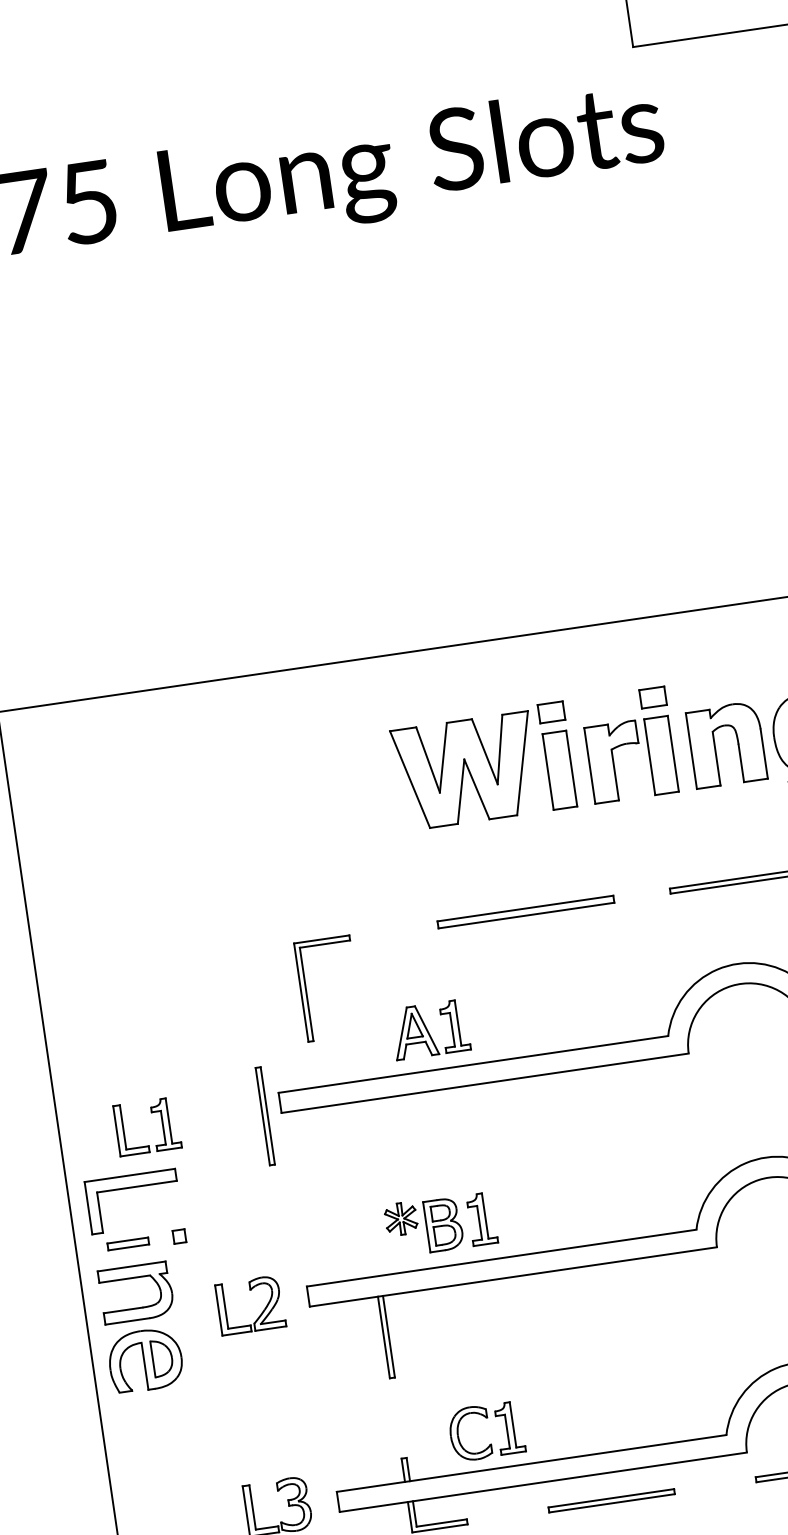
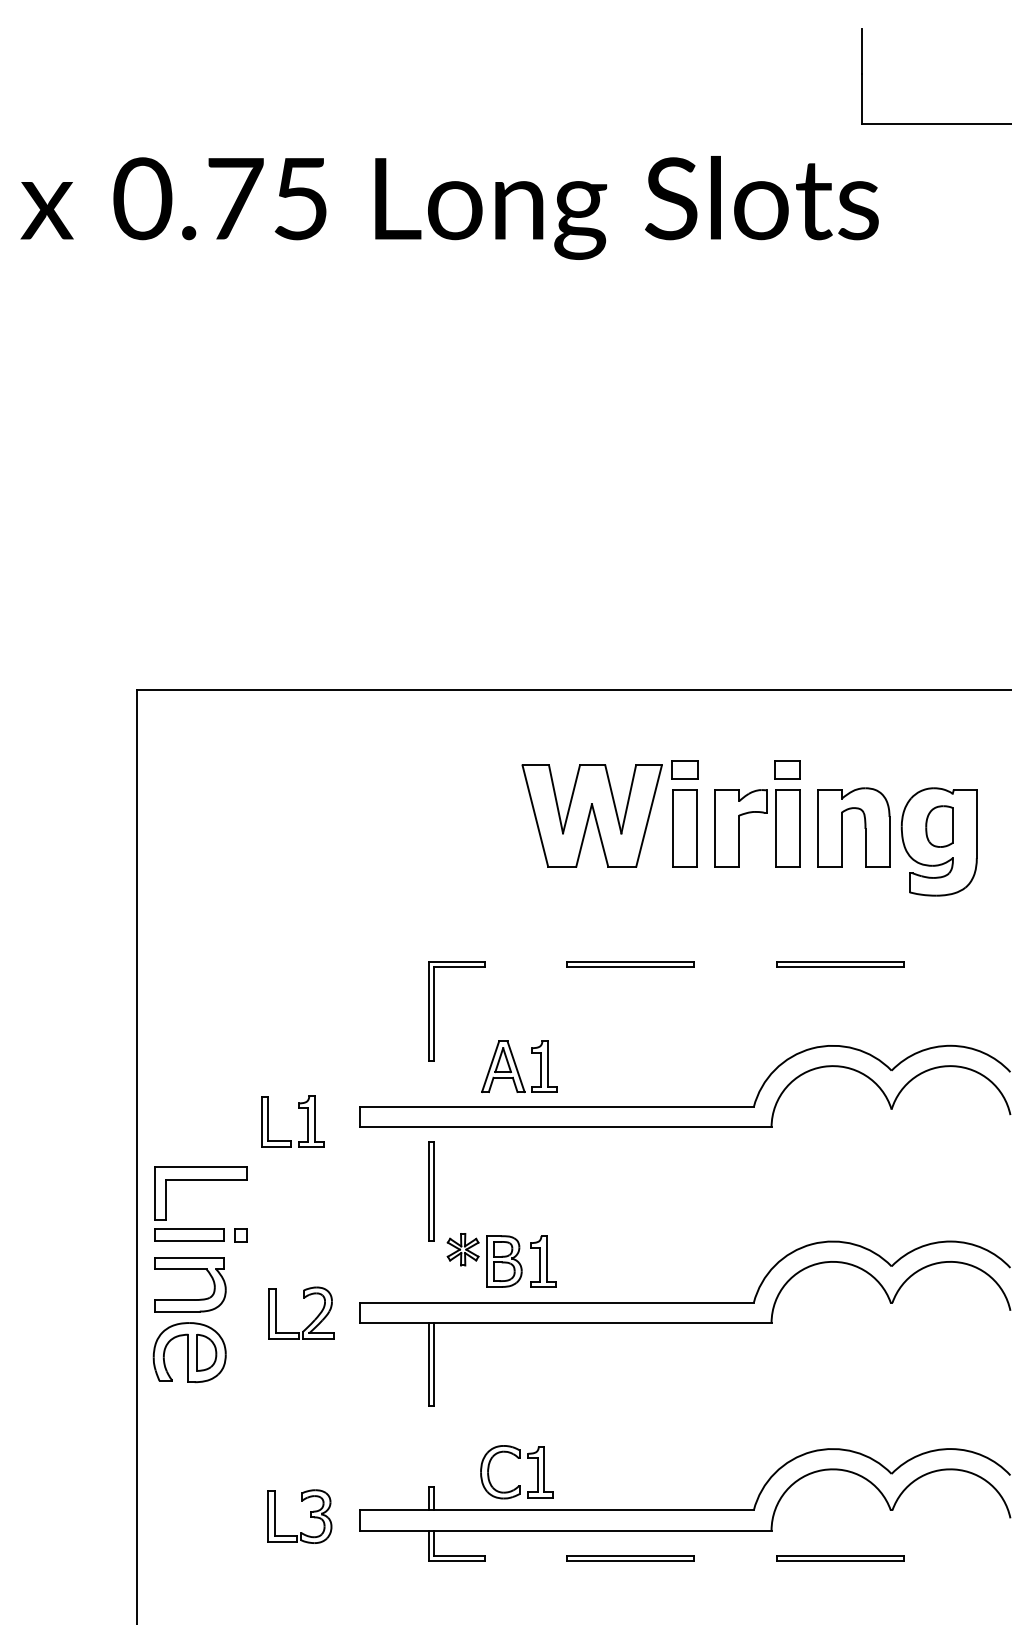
part: (525, 912) -> (630, 964), size x0.71
part: (306, 992) -> (434, 1011), moved
part: (151, 1112) -> (298, 1108), moved
part: (265, 1116) -> (431, 1191), moved
part: (128, 1243) -> (189, 1234), size x1.67

